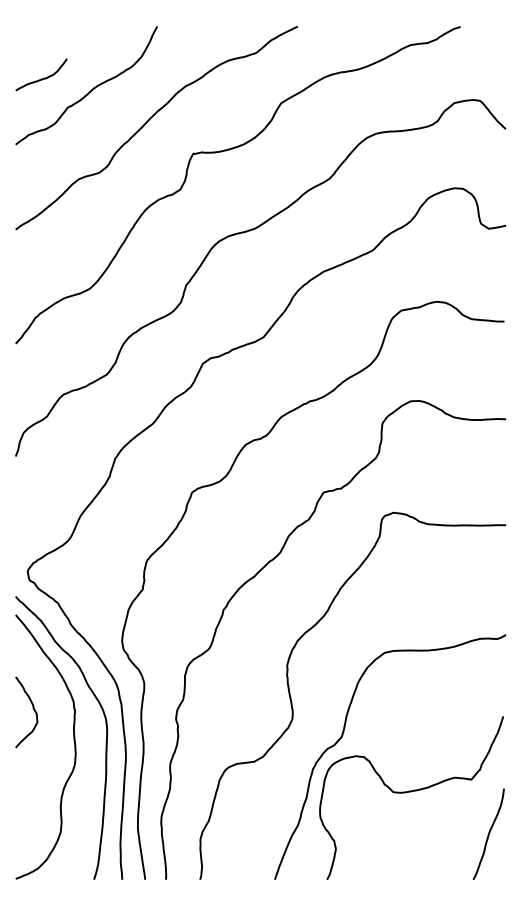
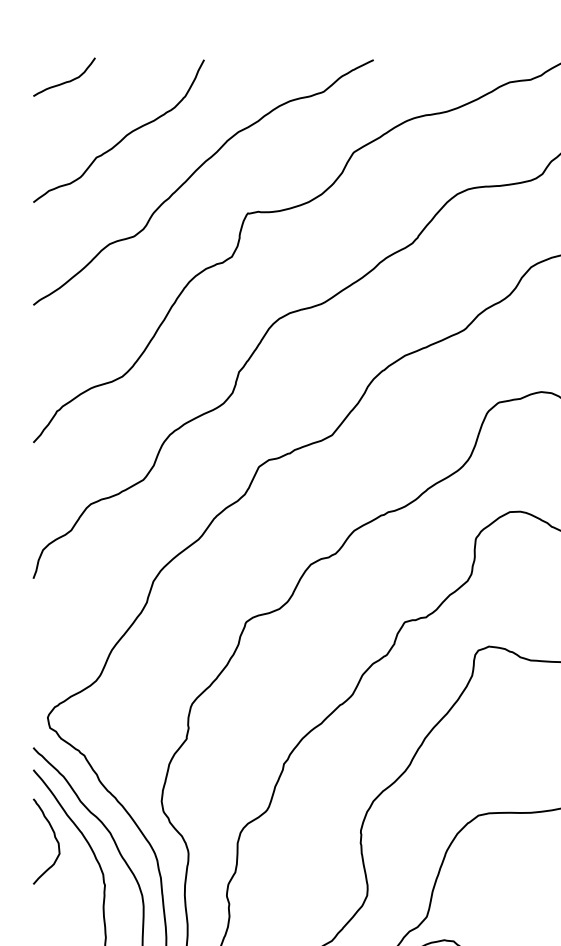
curve: (41, 78) -> (64, 81), moved
curve: (32, 708) -> (53, 836), moved

